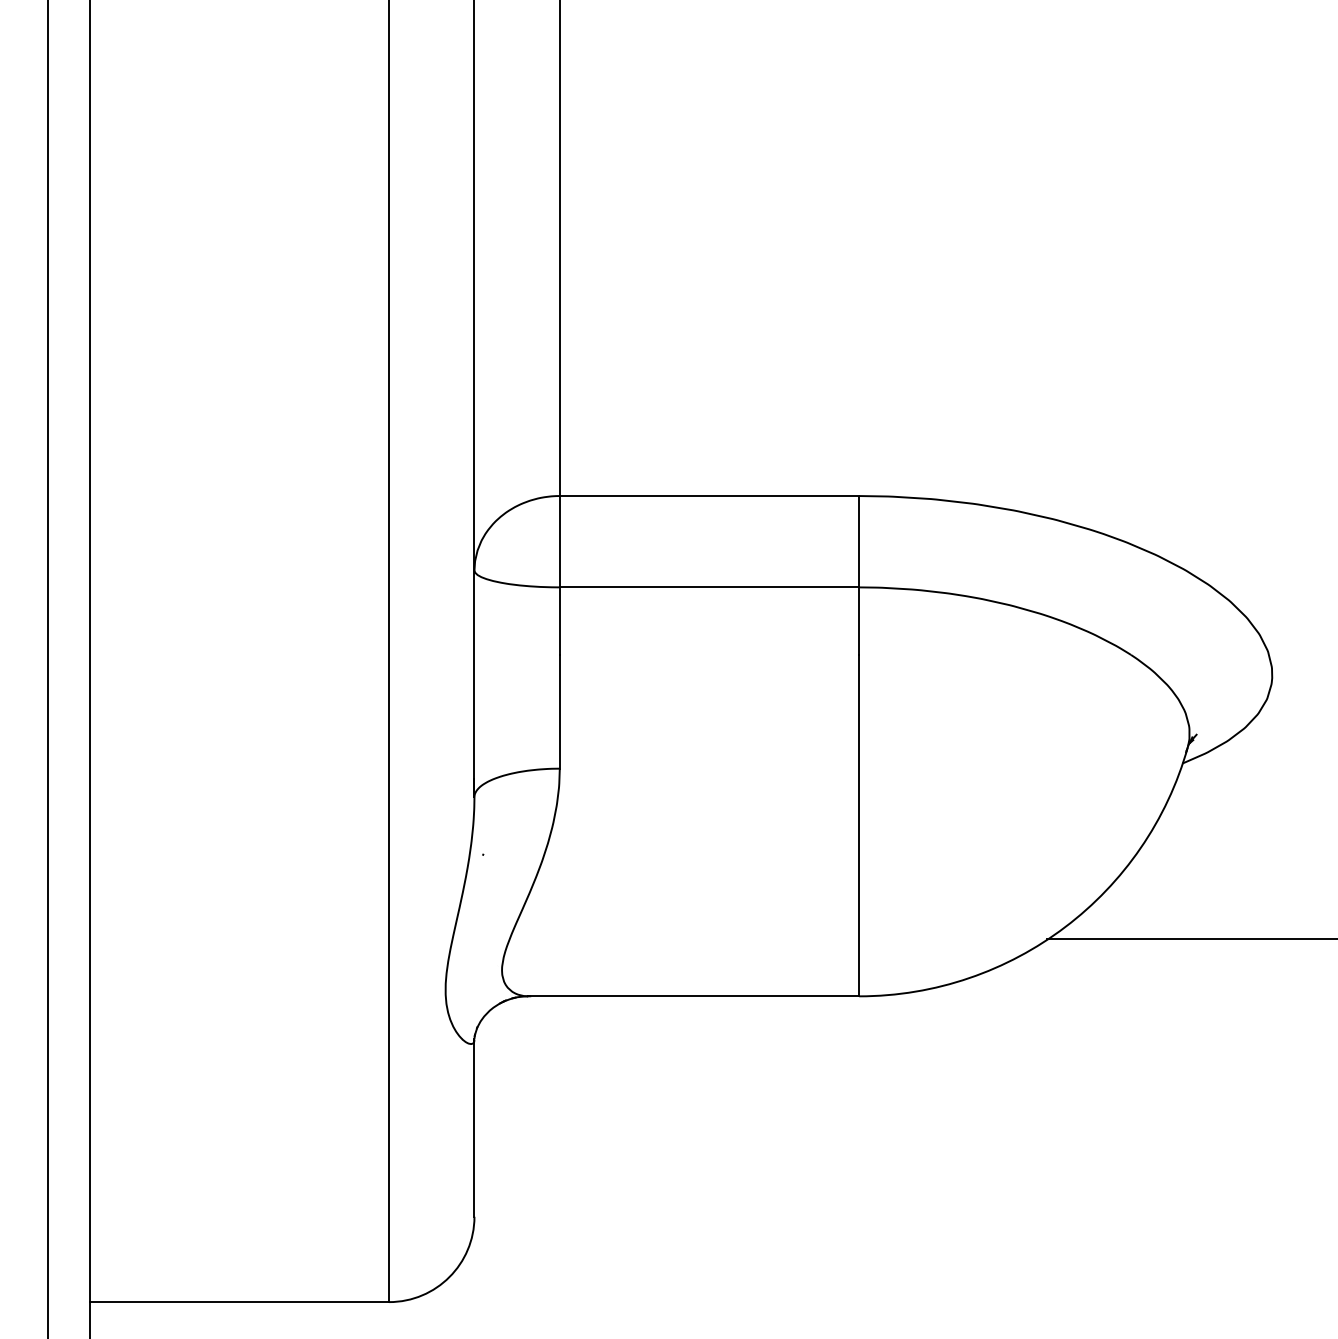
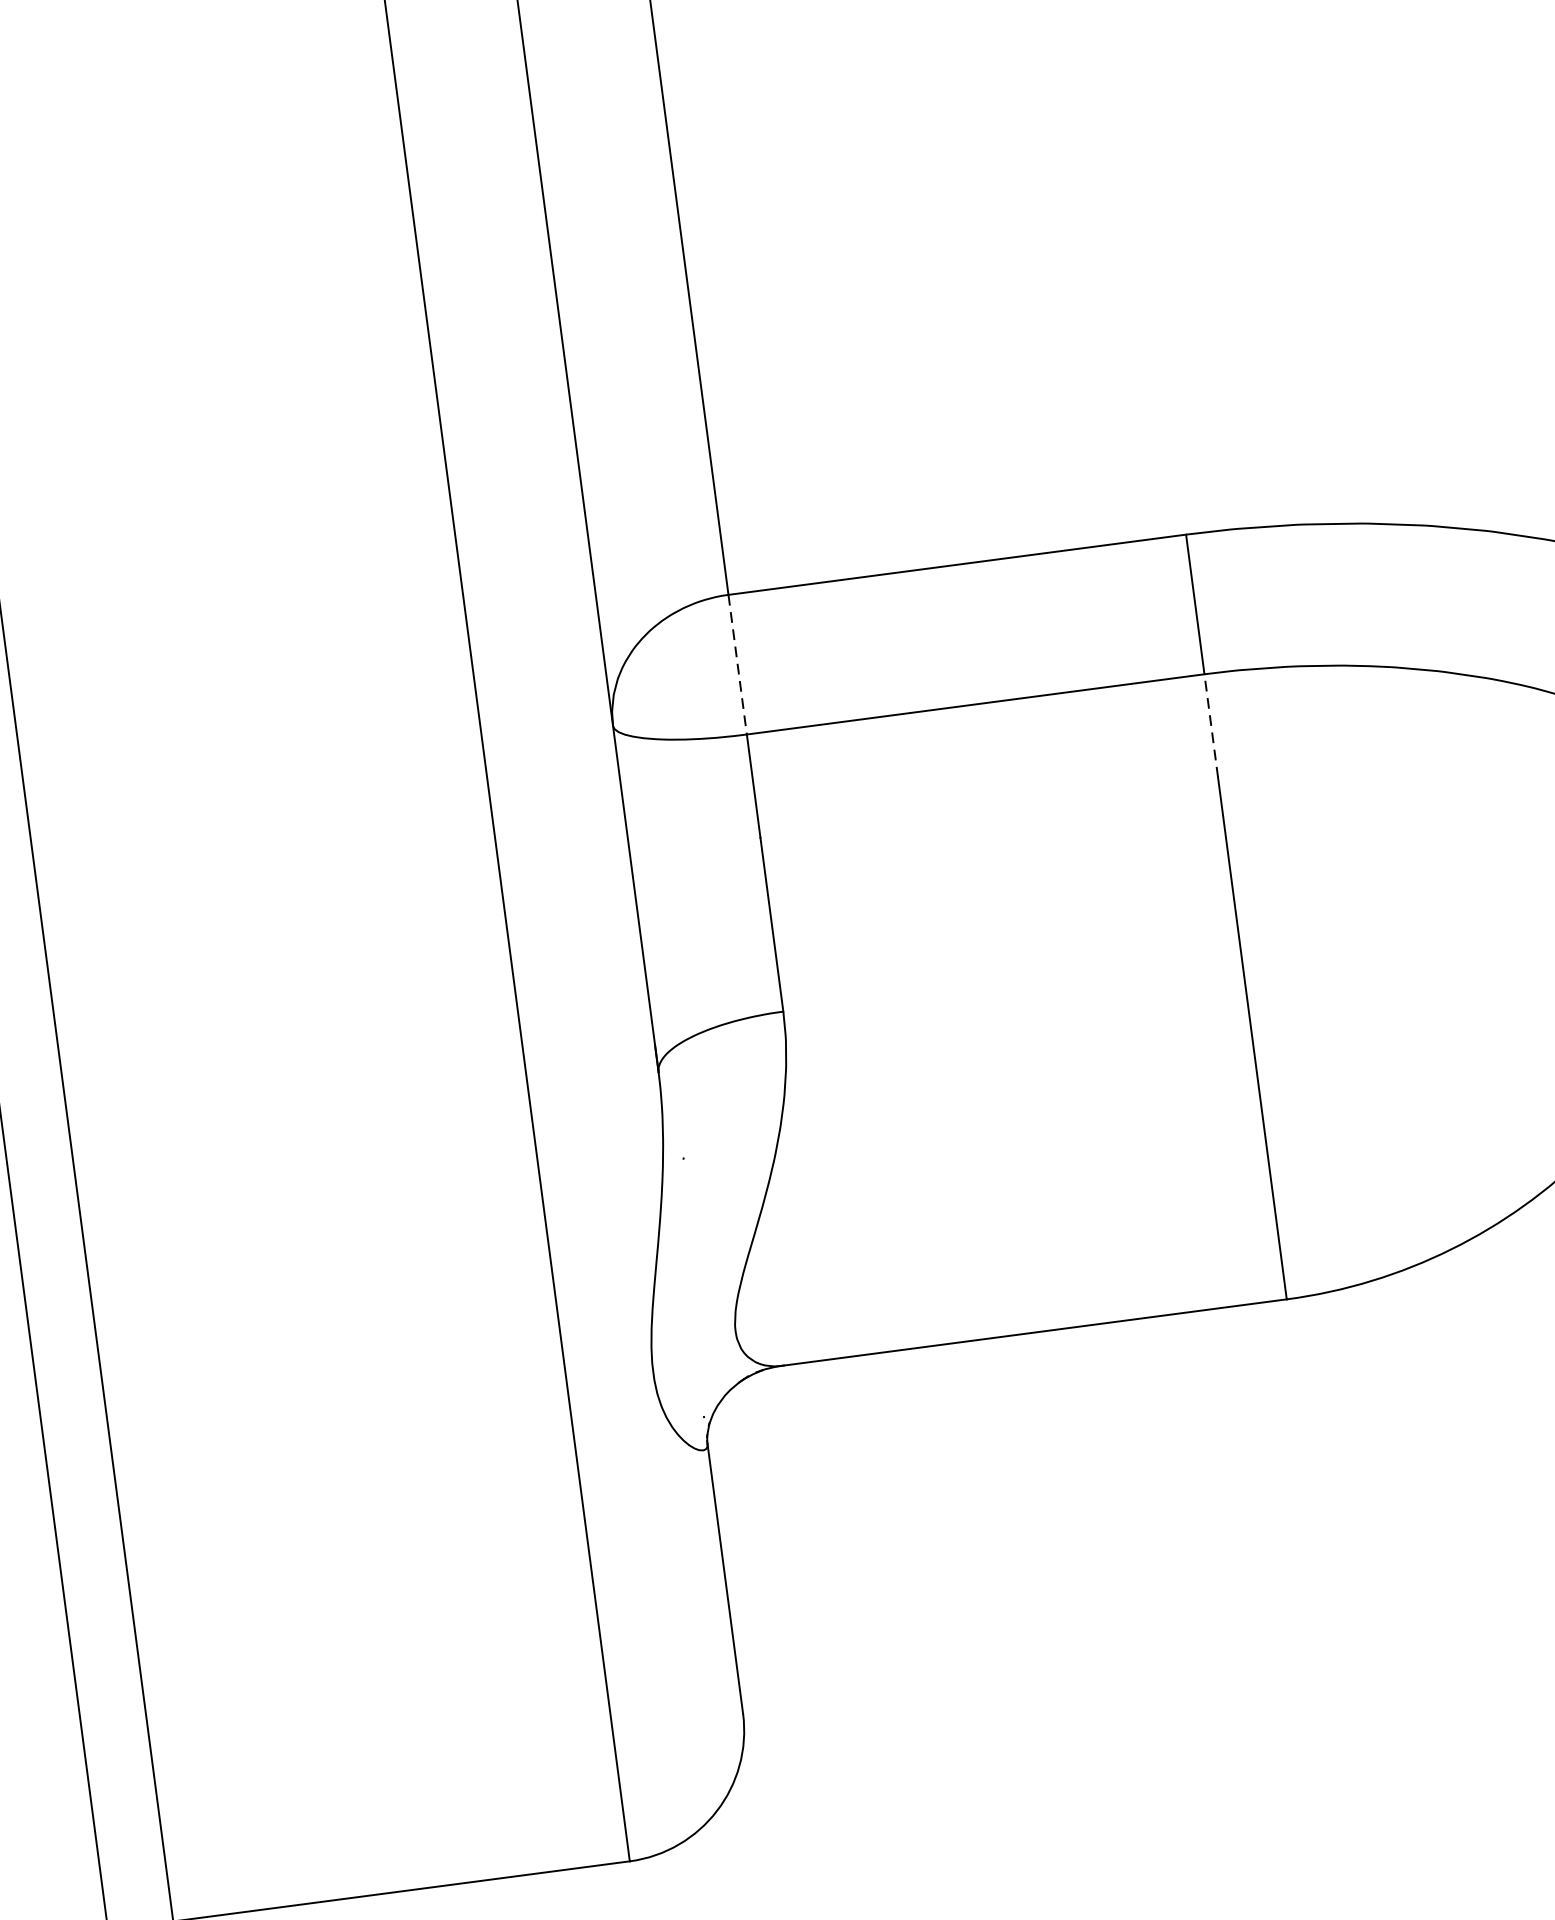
line: (559, 541) -> (737, 664), solid -> dashed
line: (859, 621) -> (1211, 726), solid -> dashed

